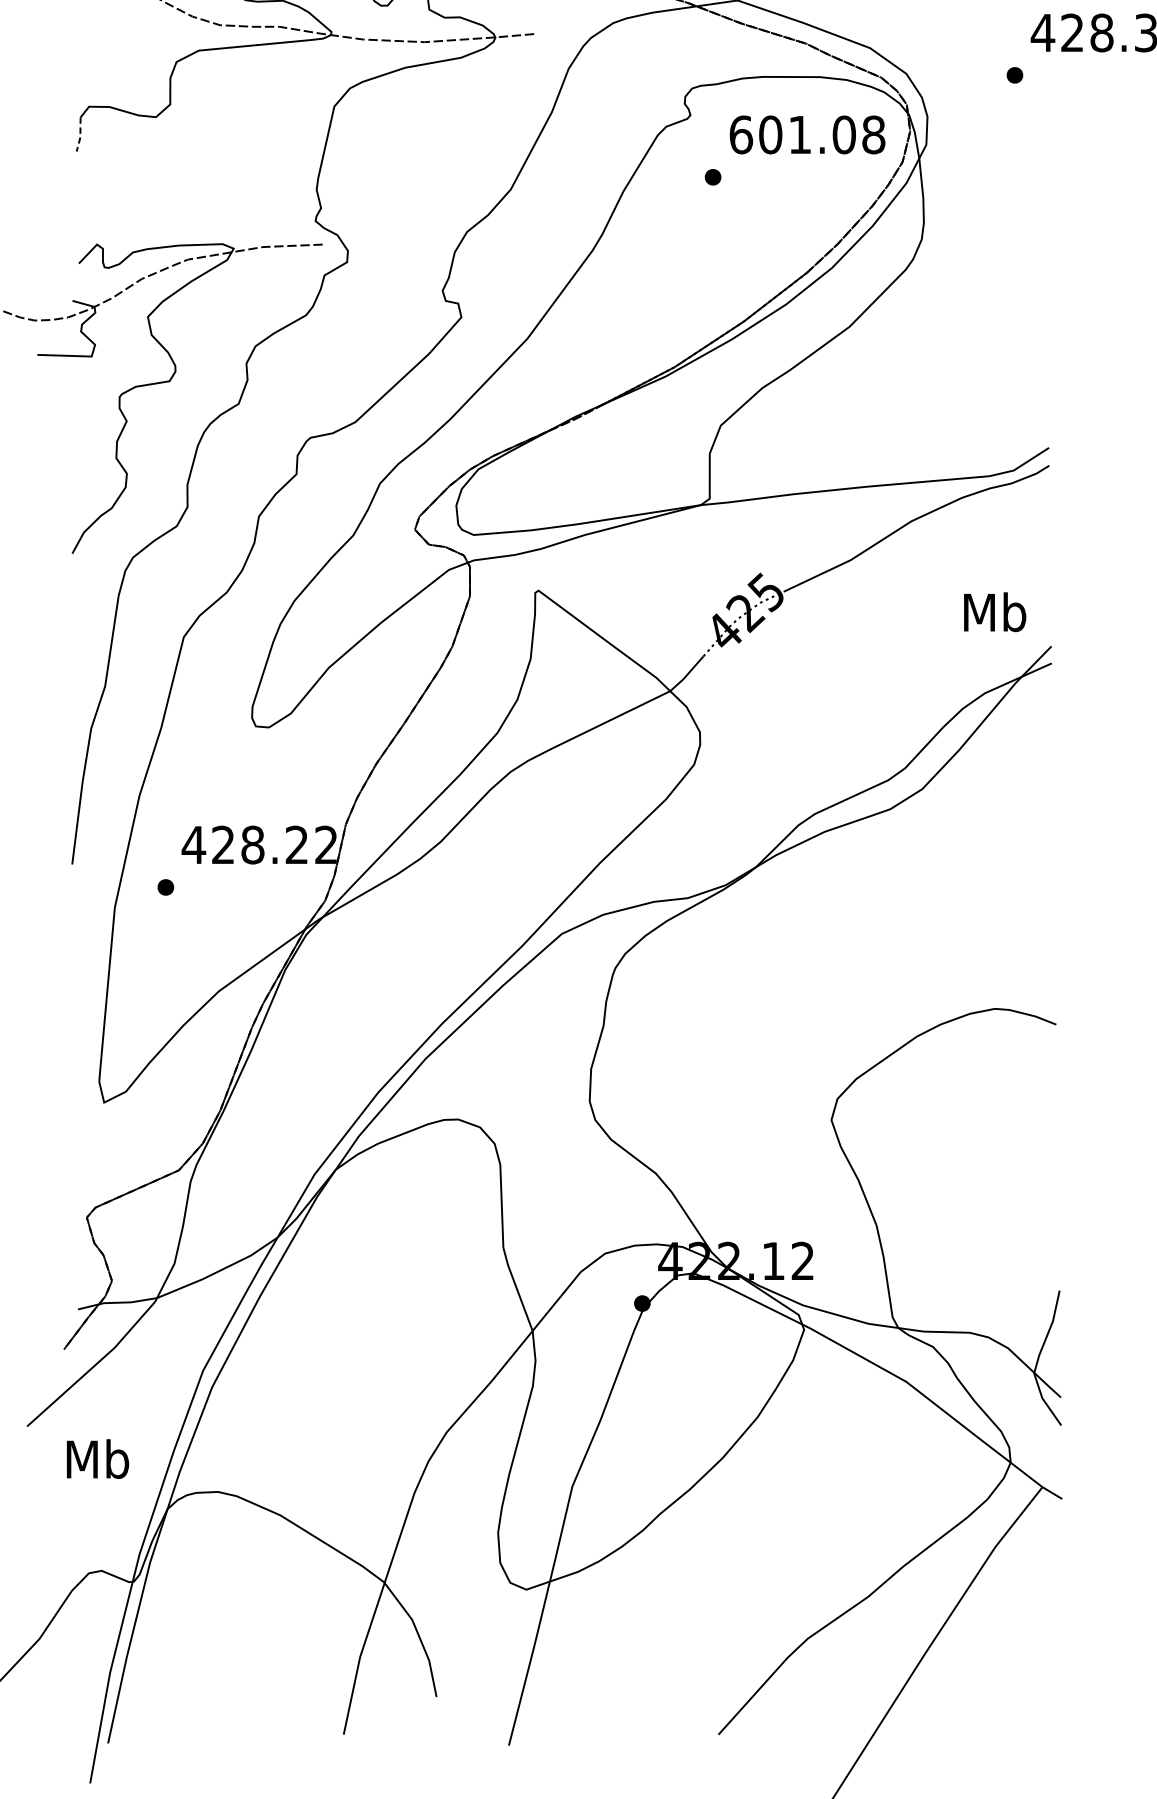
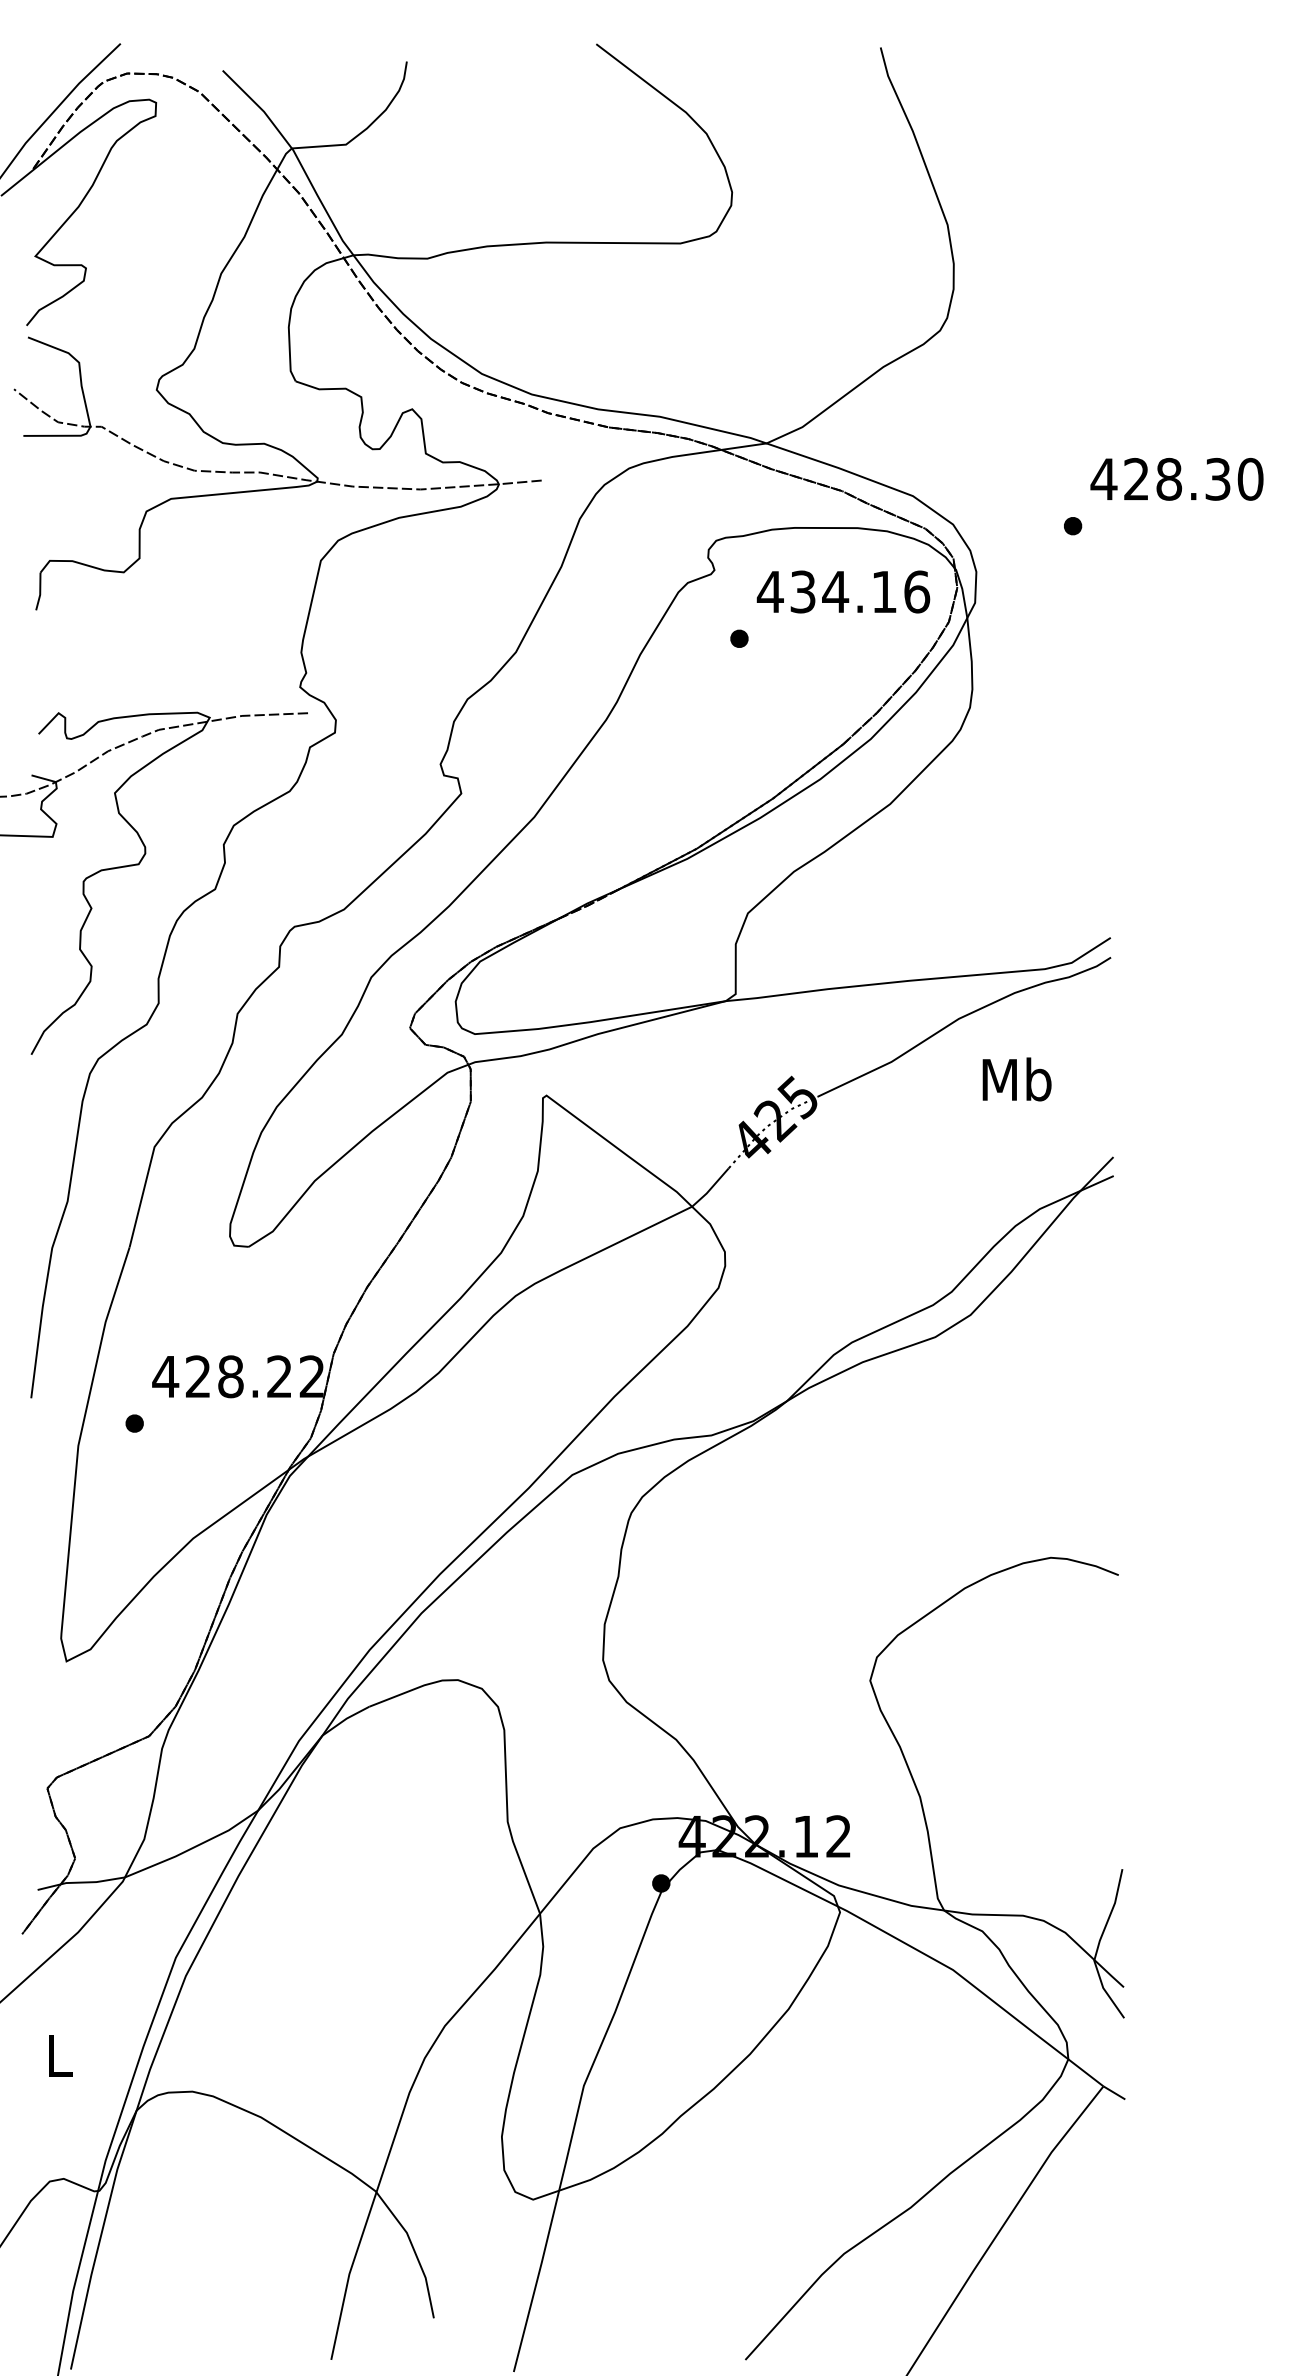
text: (807, 134) -> (843, 591), 601.08 -> 434.16
line: (80, 135) -> (40, 592), dashed -> solid
text: (994, 612) -> (1016, 1079), moved
text: (97, 1459) -> (59, 2055), Mb -> L

